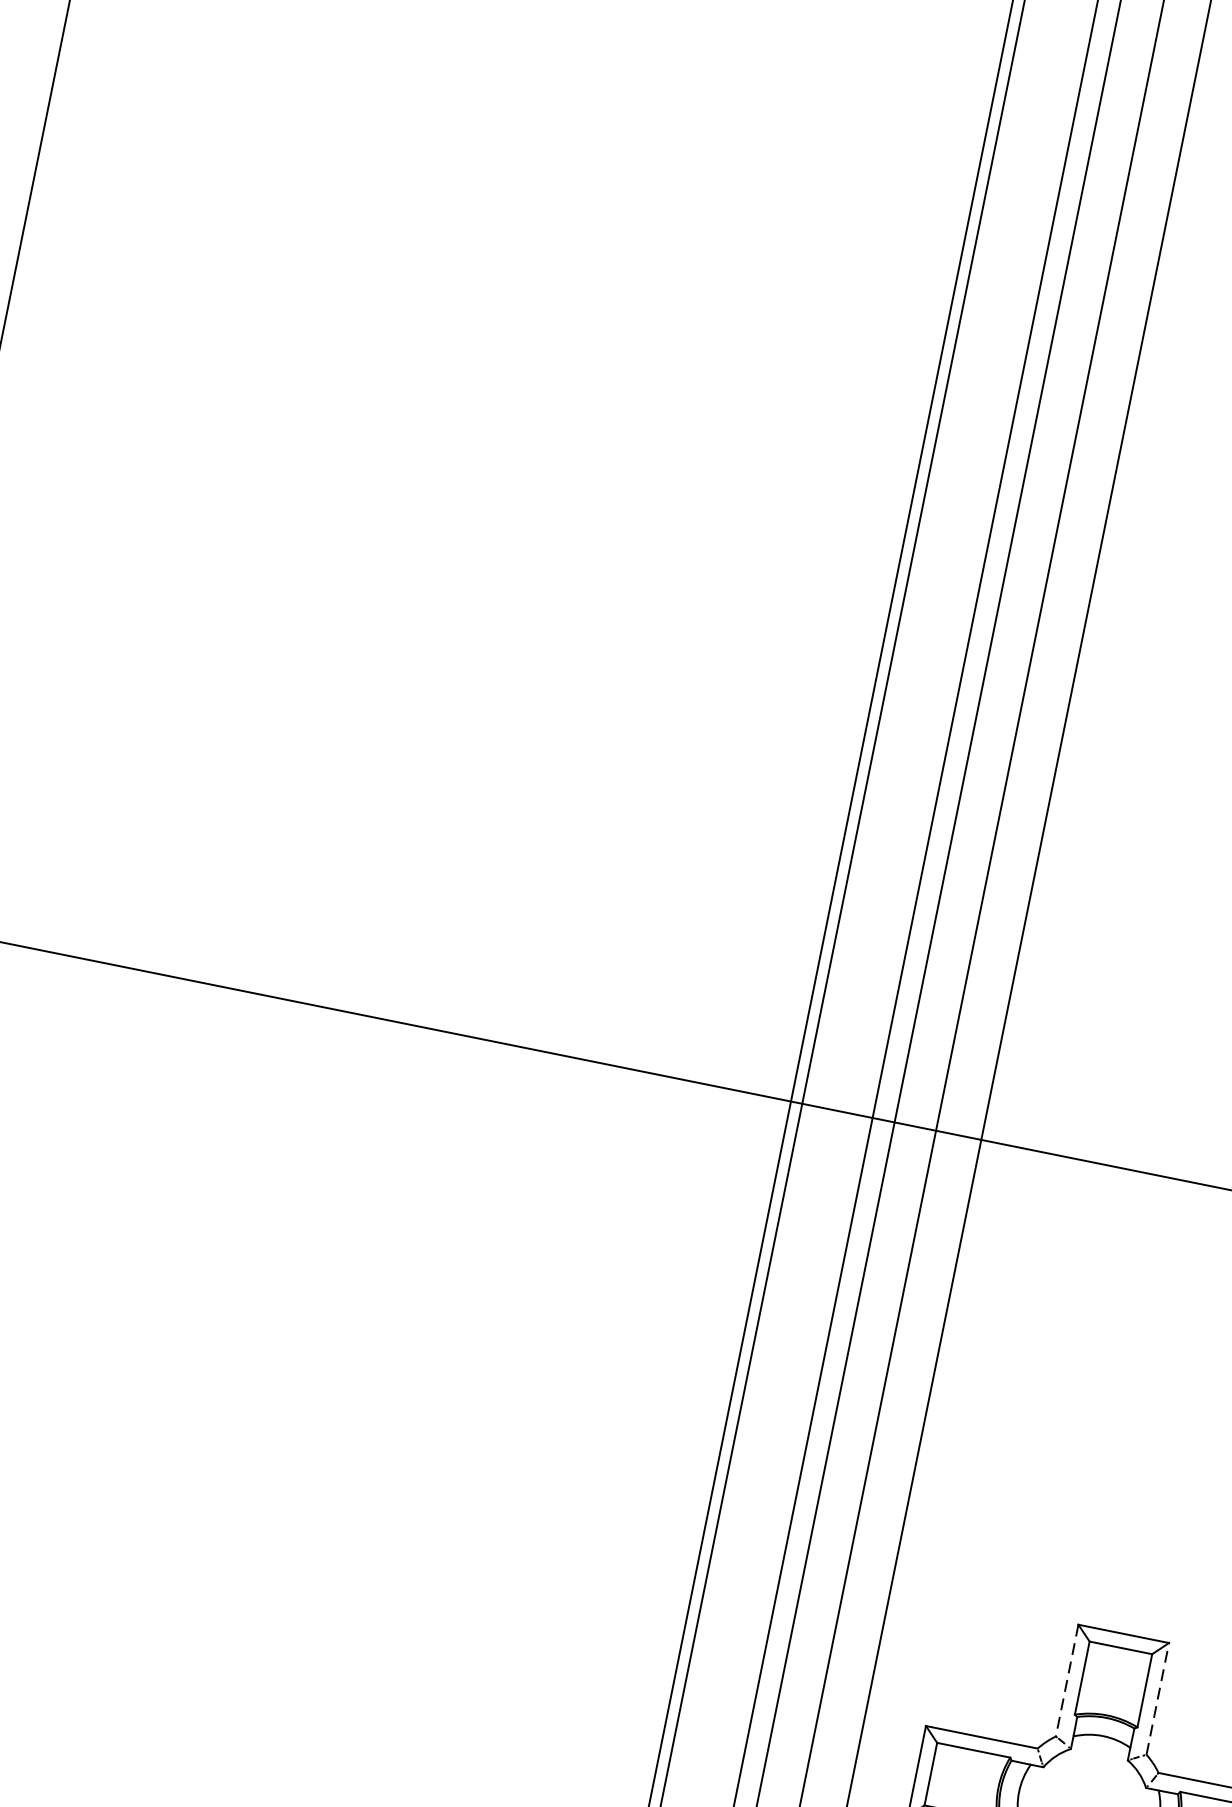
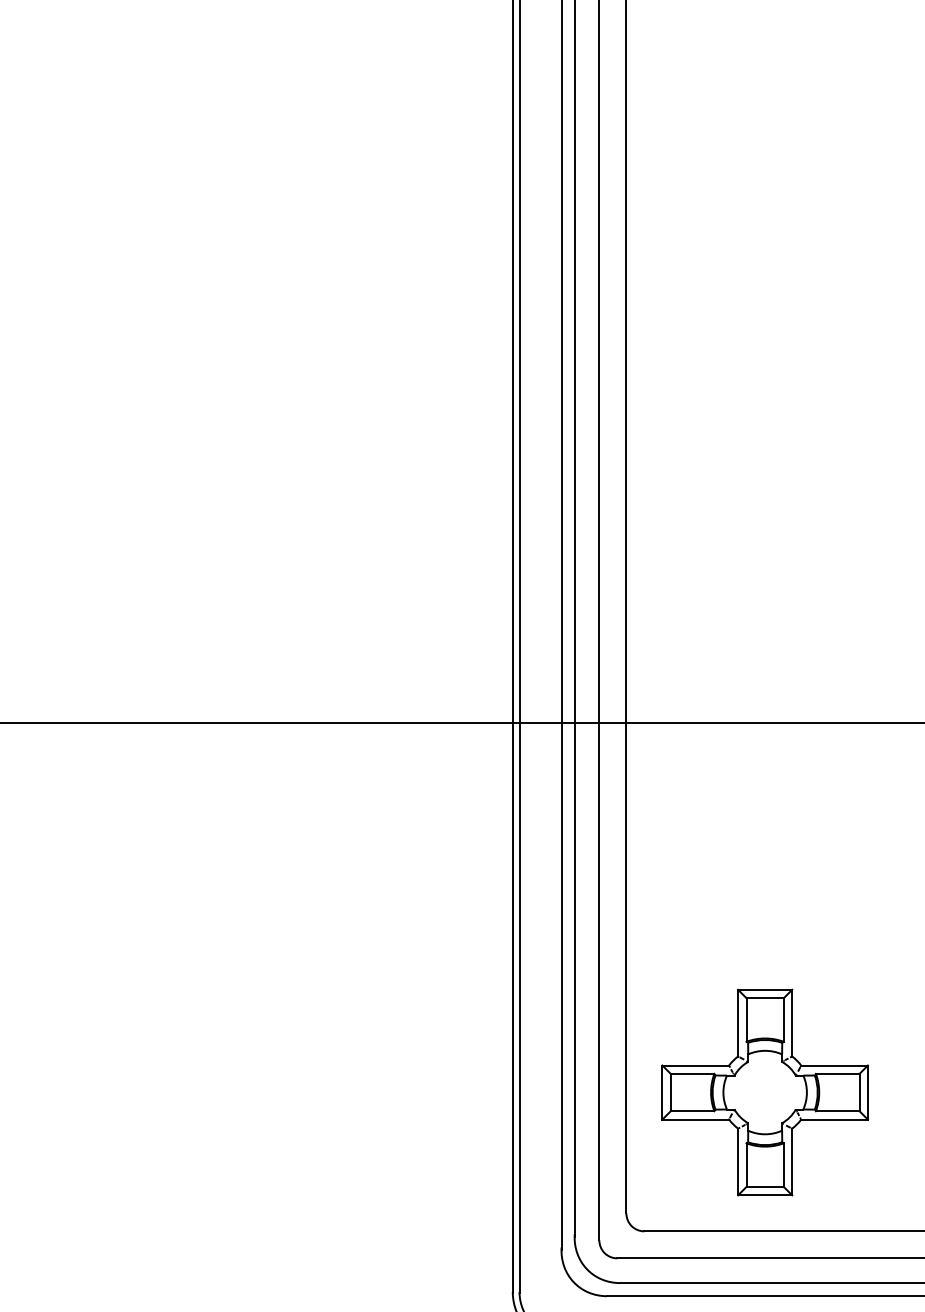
line: (1067, 1681) -> (738, 1023), dashed -> solid
line: (1158, 1697) -> (792, 1022), dashed -> solid

